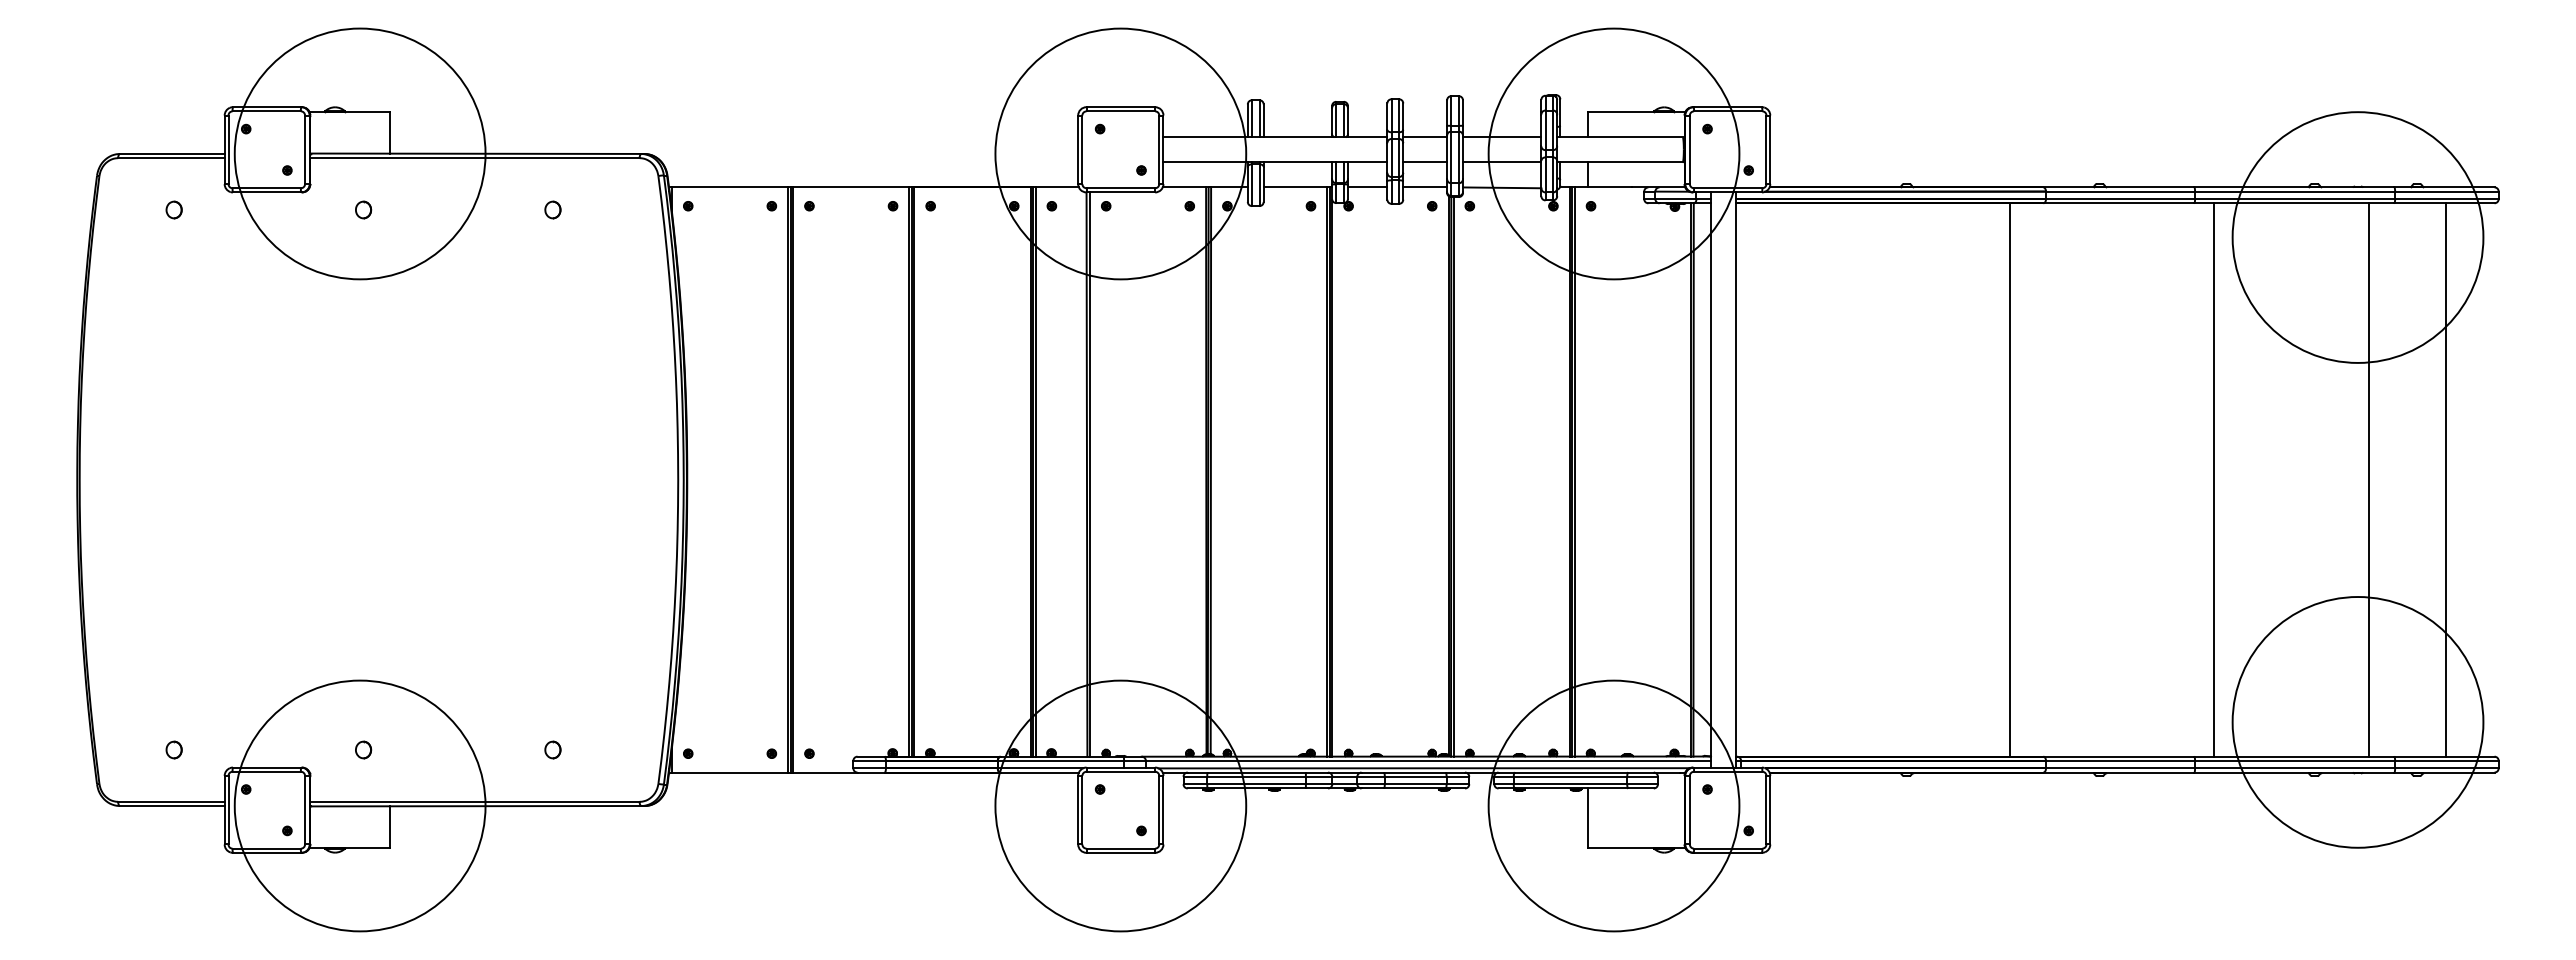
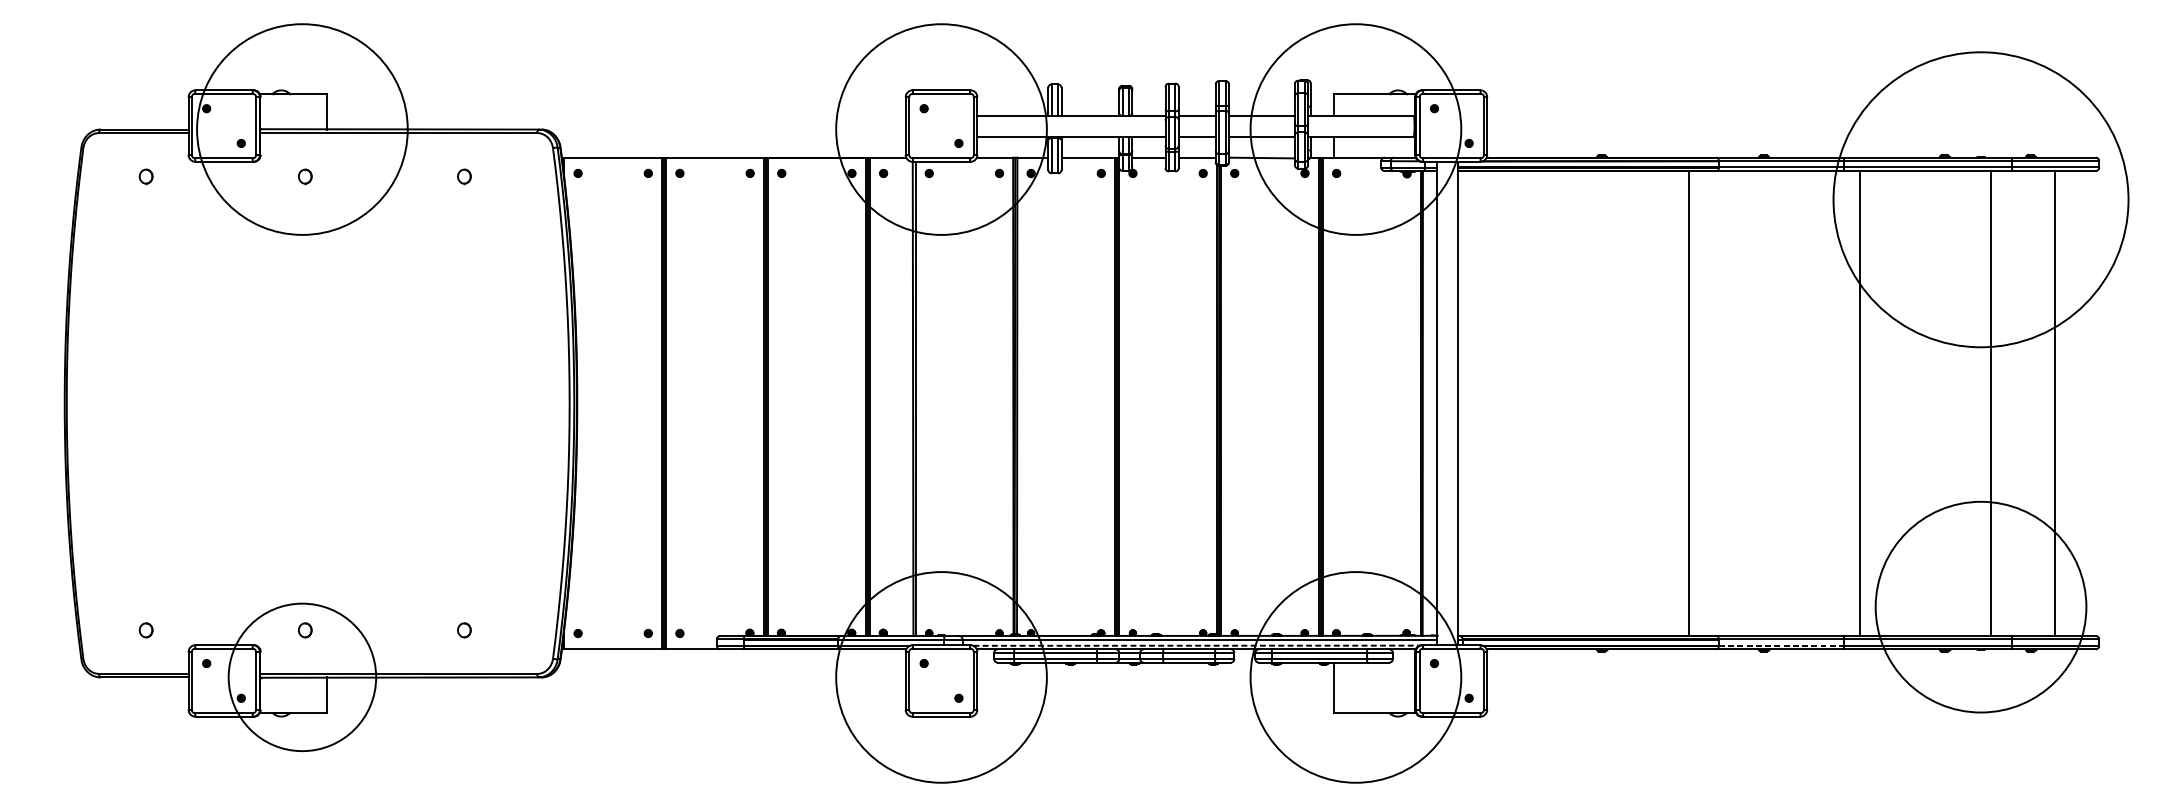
circle: (2357, 237) -> (1980, 199), size x1.4
line: (1424, 768) -> (1196, 645), solid -> dashed
line: (2120, 768) -> (1781, 645), solid -> dashed
circle: (359, 805) -> (301, 676), size x0.7

